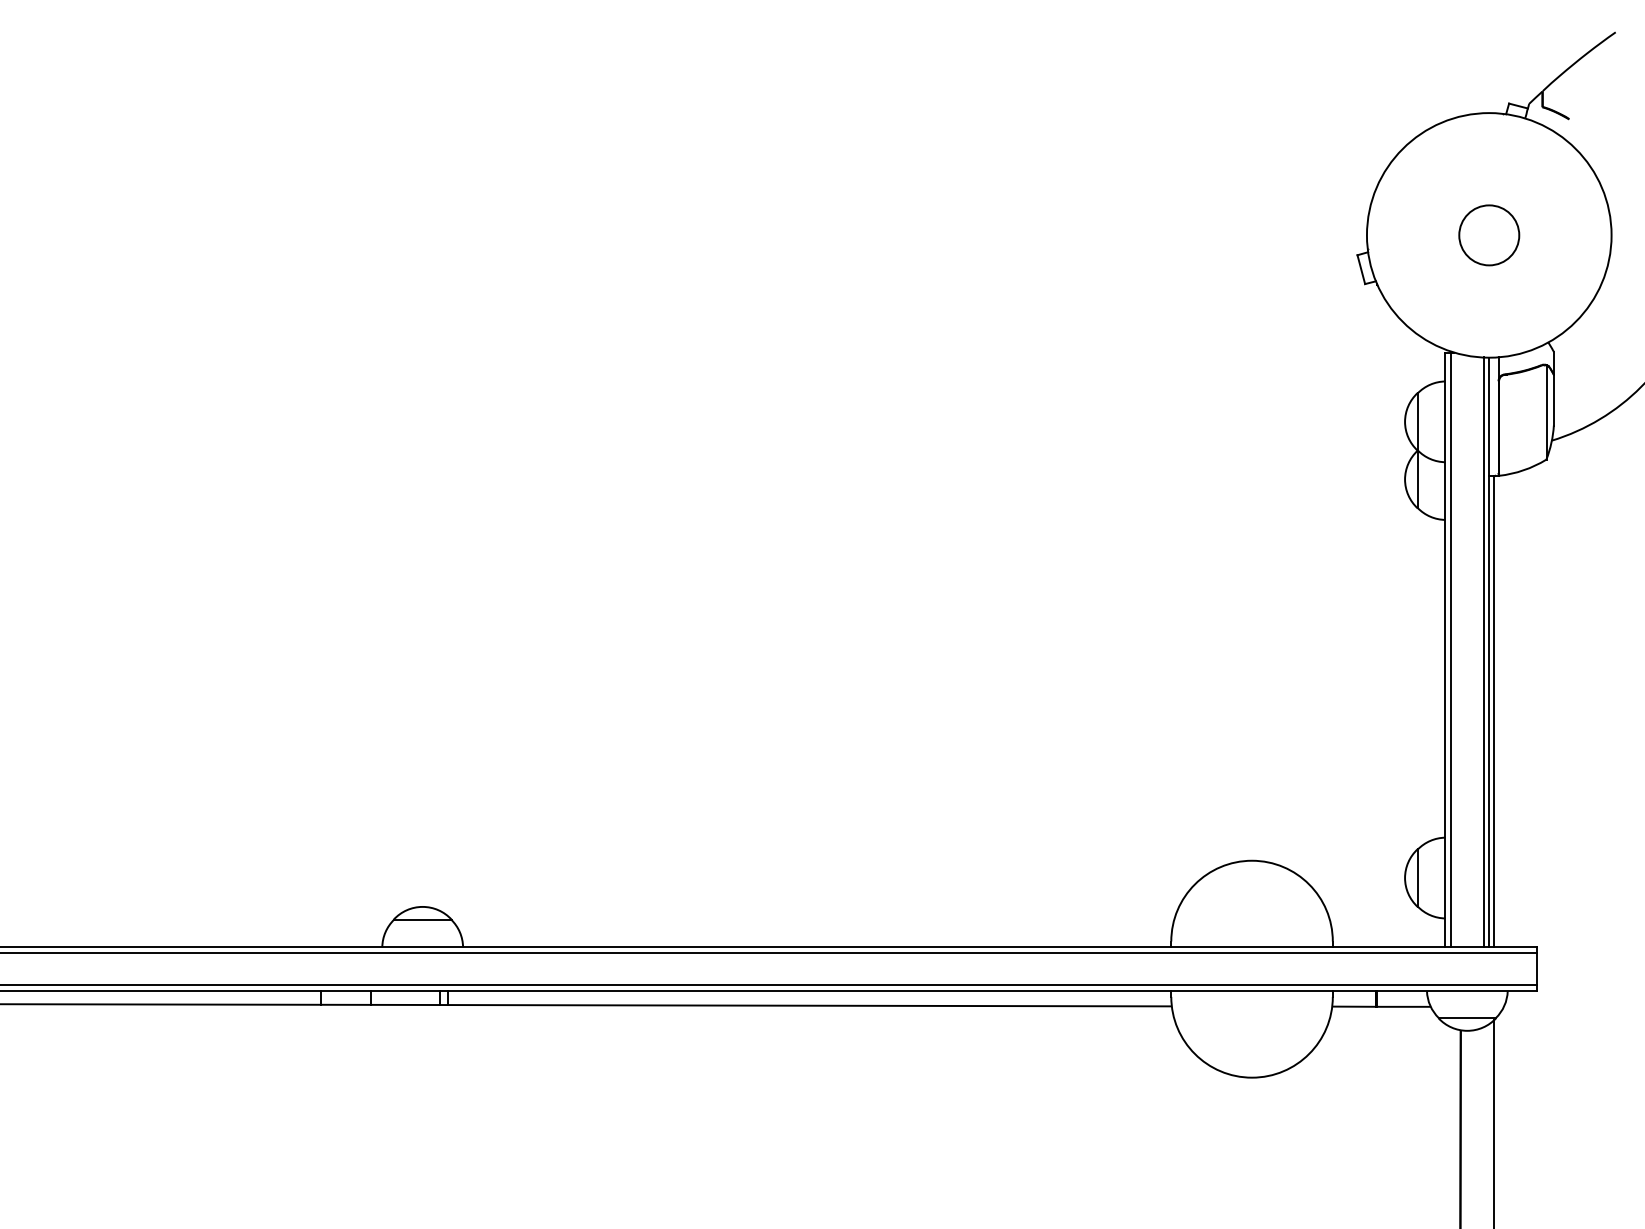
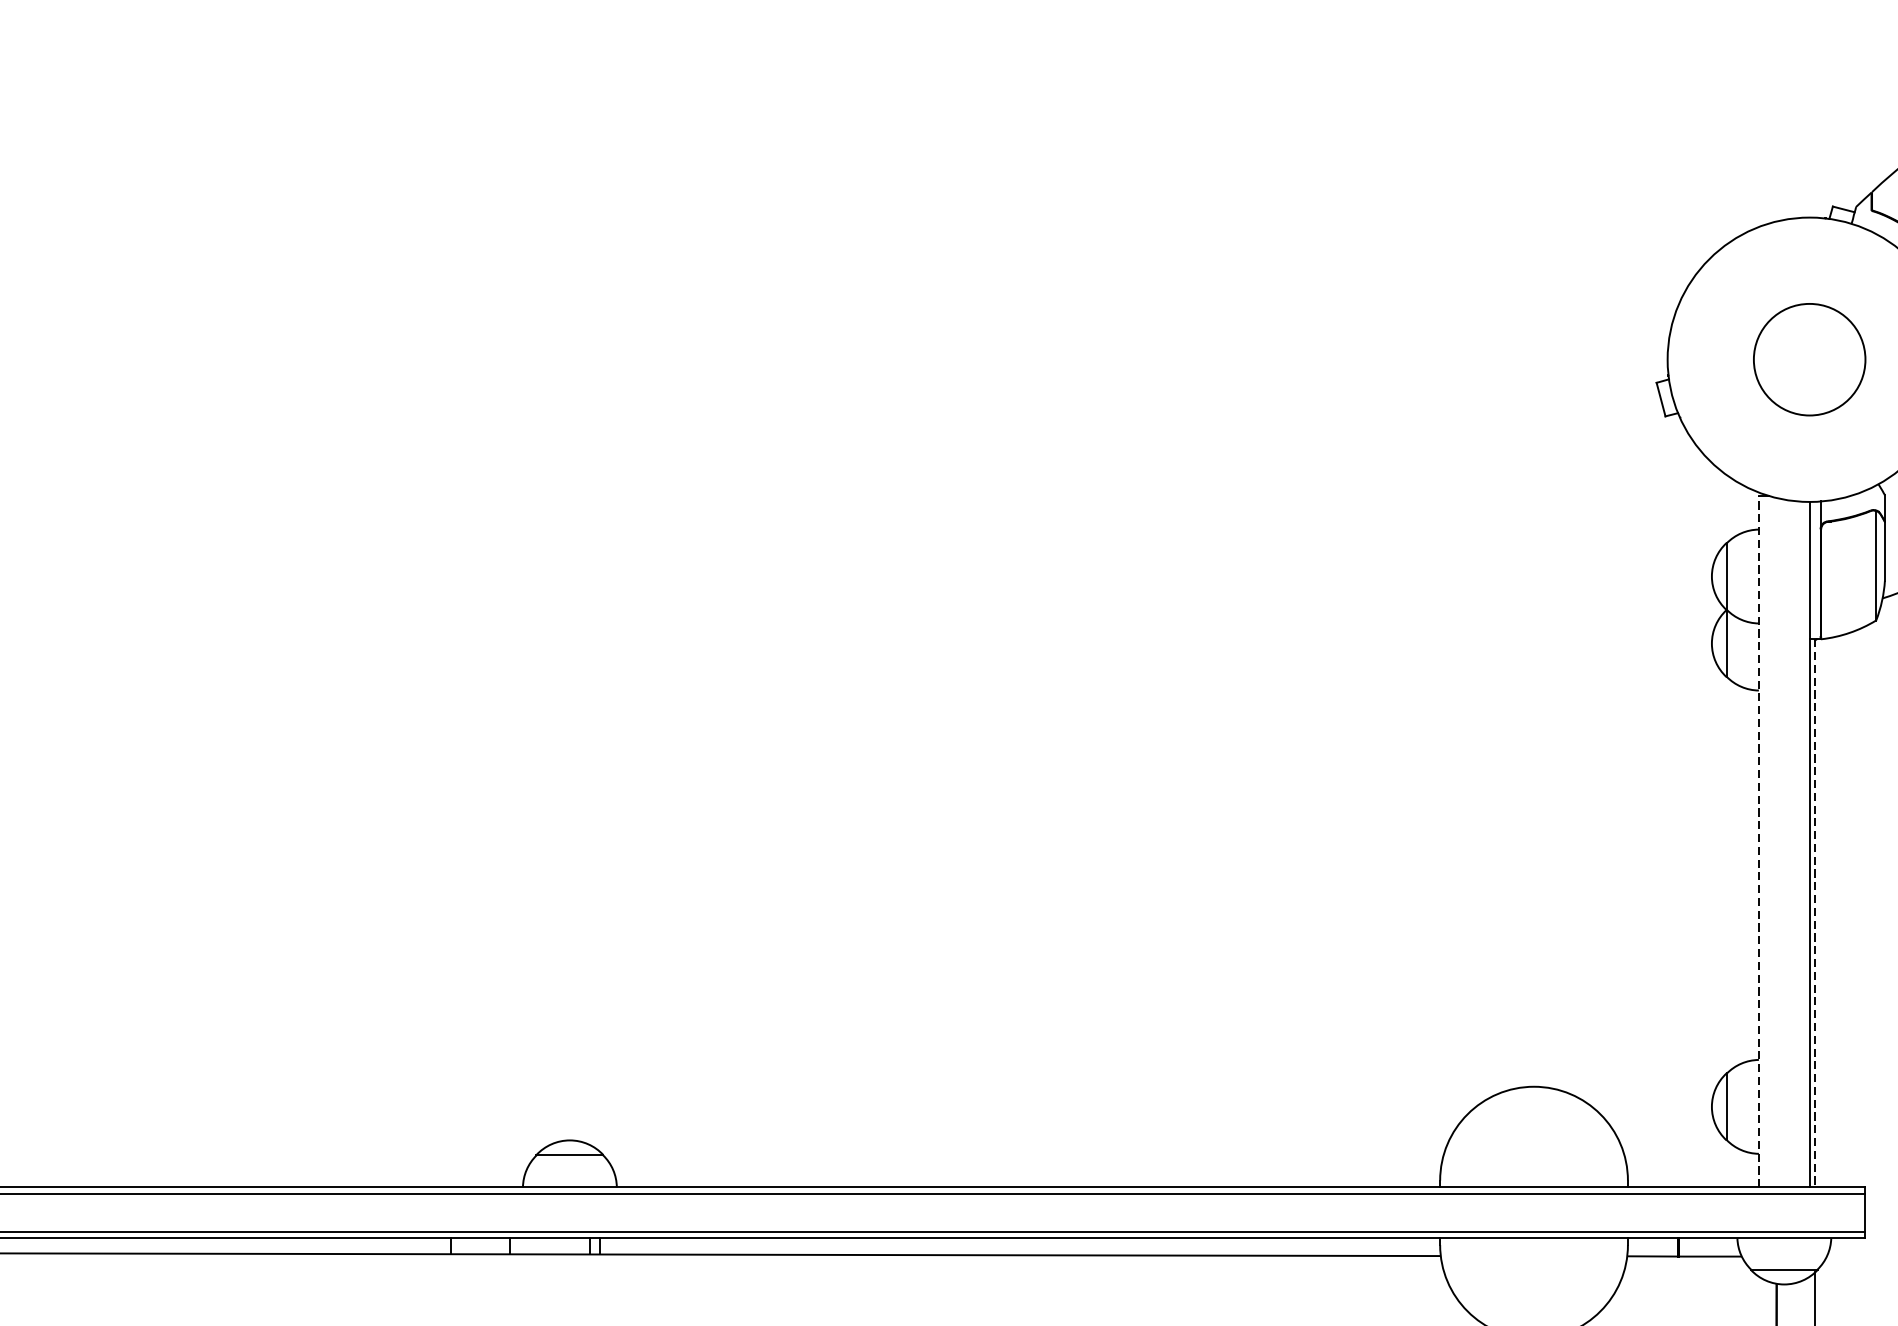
circle: (1489, 235) -> (1810, 359), size x1.6
line: (1445, 649) -> (1758, 841), solid -> dashed
line: (1451, 649) -> (1765, 841), removed
line: (1483, 652) -> (1803, 844), removed
line: (1493, 711) -> (1814, 913), solid -> dashed

